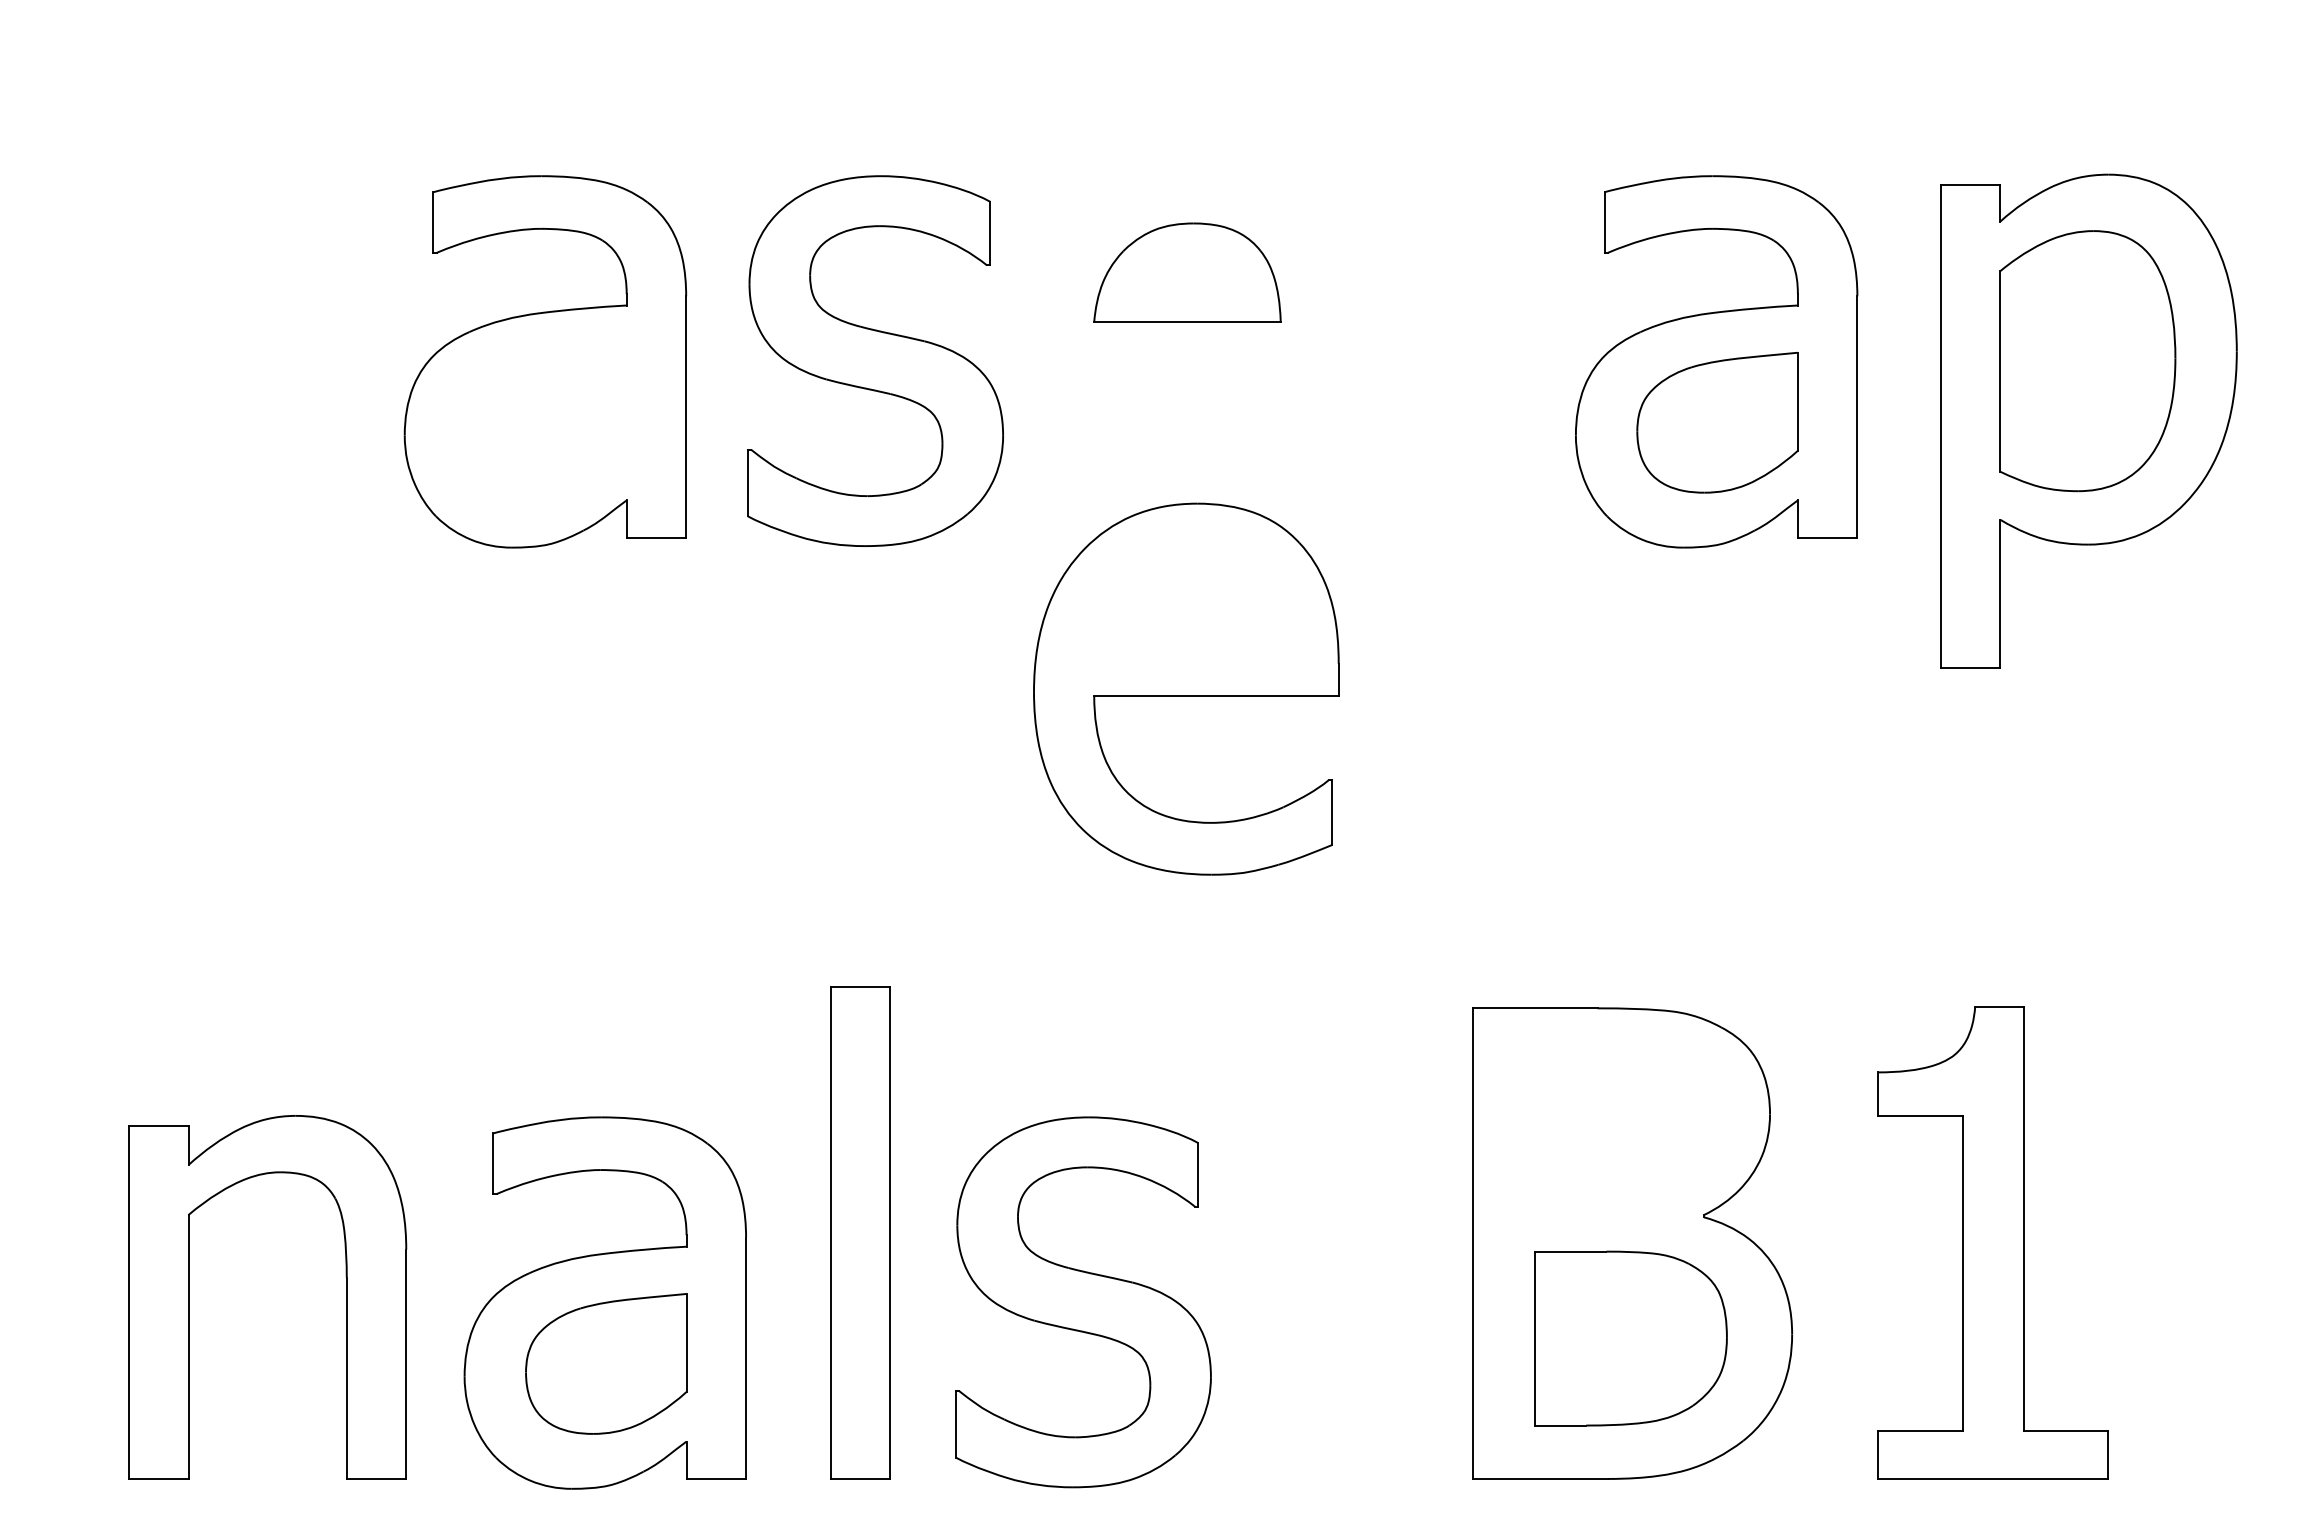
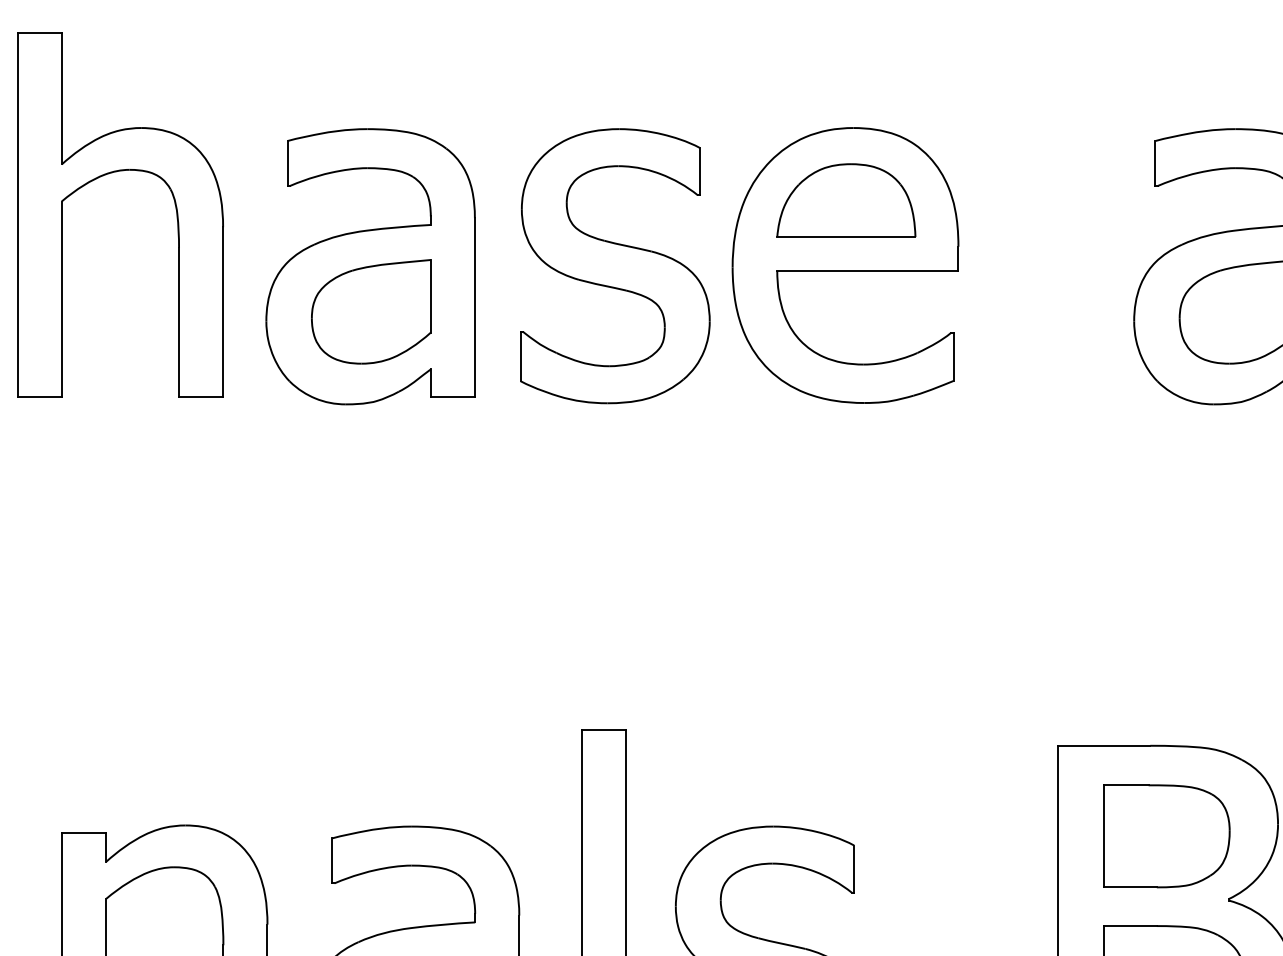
part: (190, 237) -> (107, 174), added
part: (546, 422) -> (371, 311), added
part: (1186, 688) -> (845, 264), moved
part: (1619, 1130) -> (1166, 836), added

